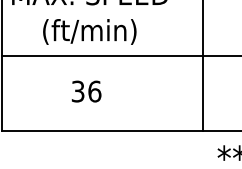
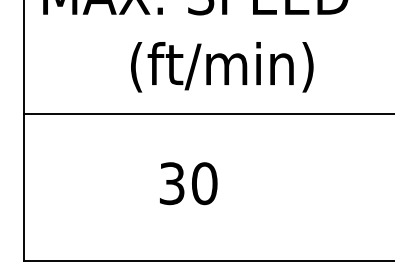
text: (89, 31) -> (221, 66), moved
text: (94, 91) -> (204, 183), 36 -> 30

